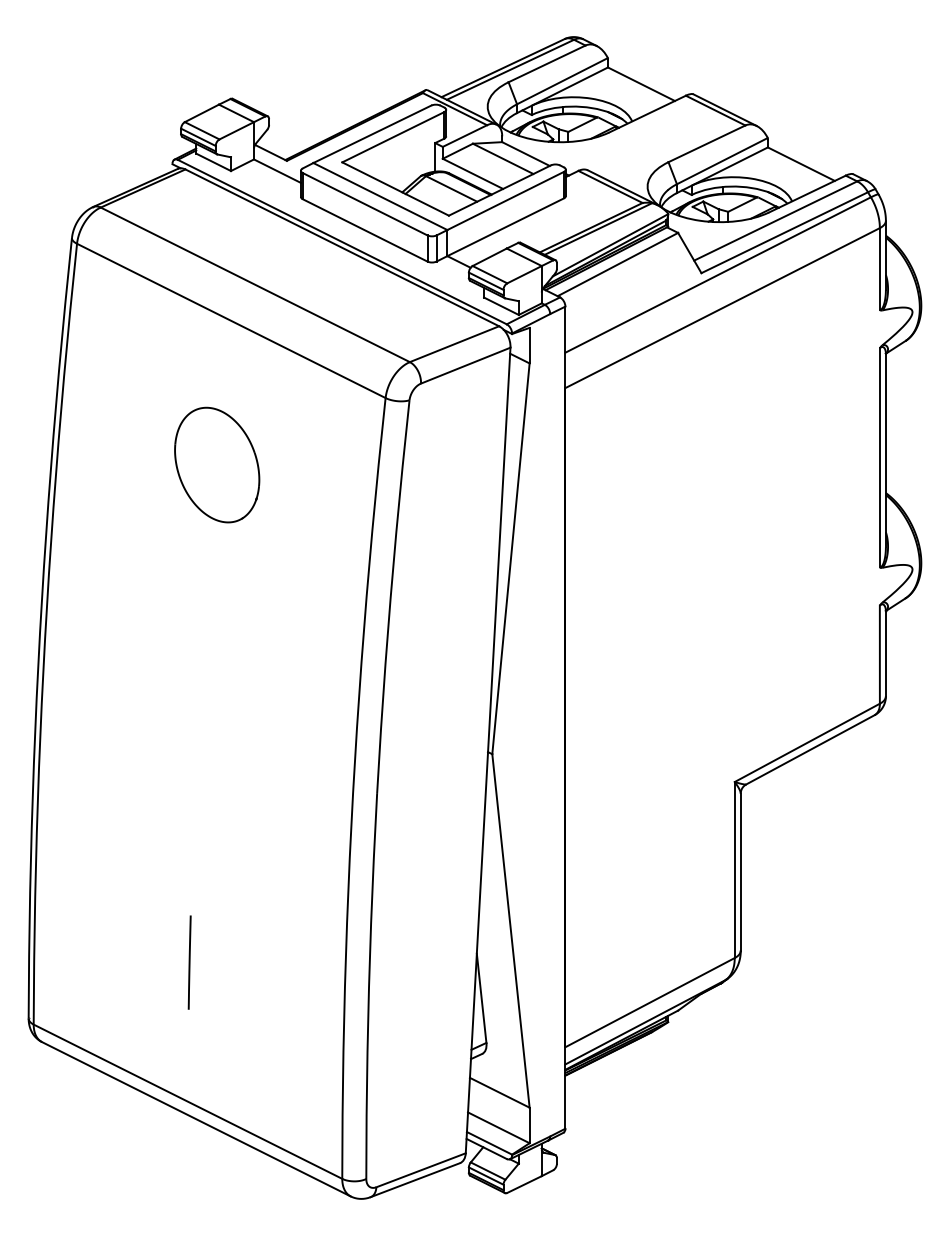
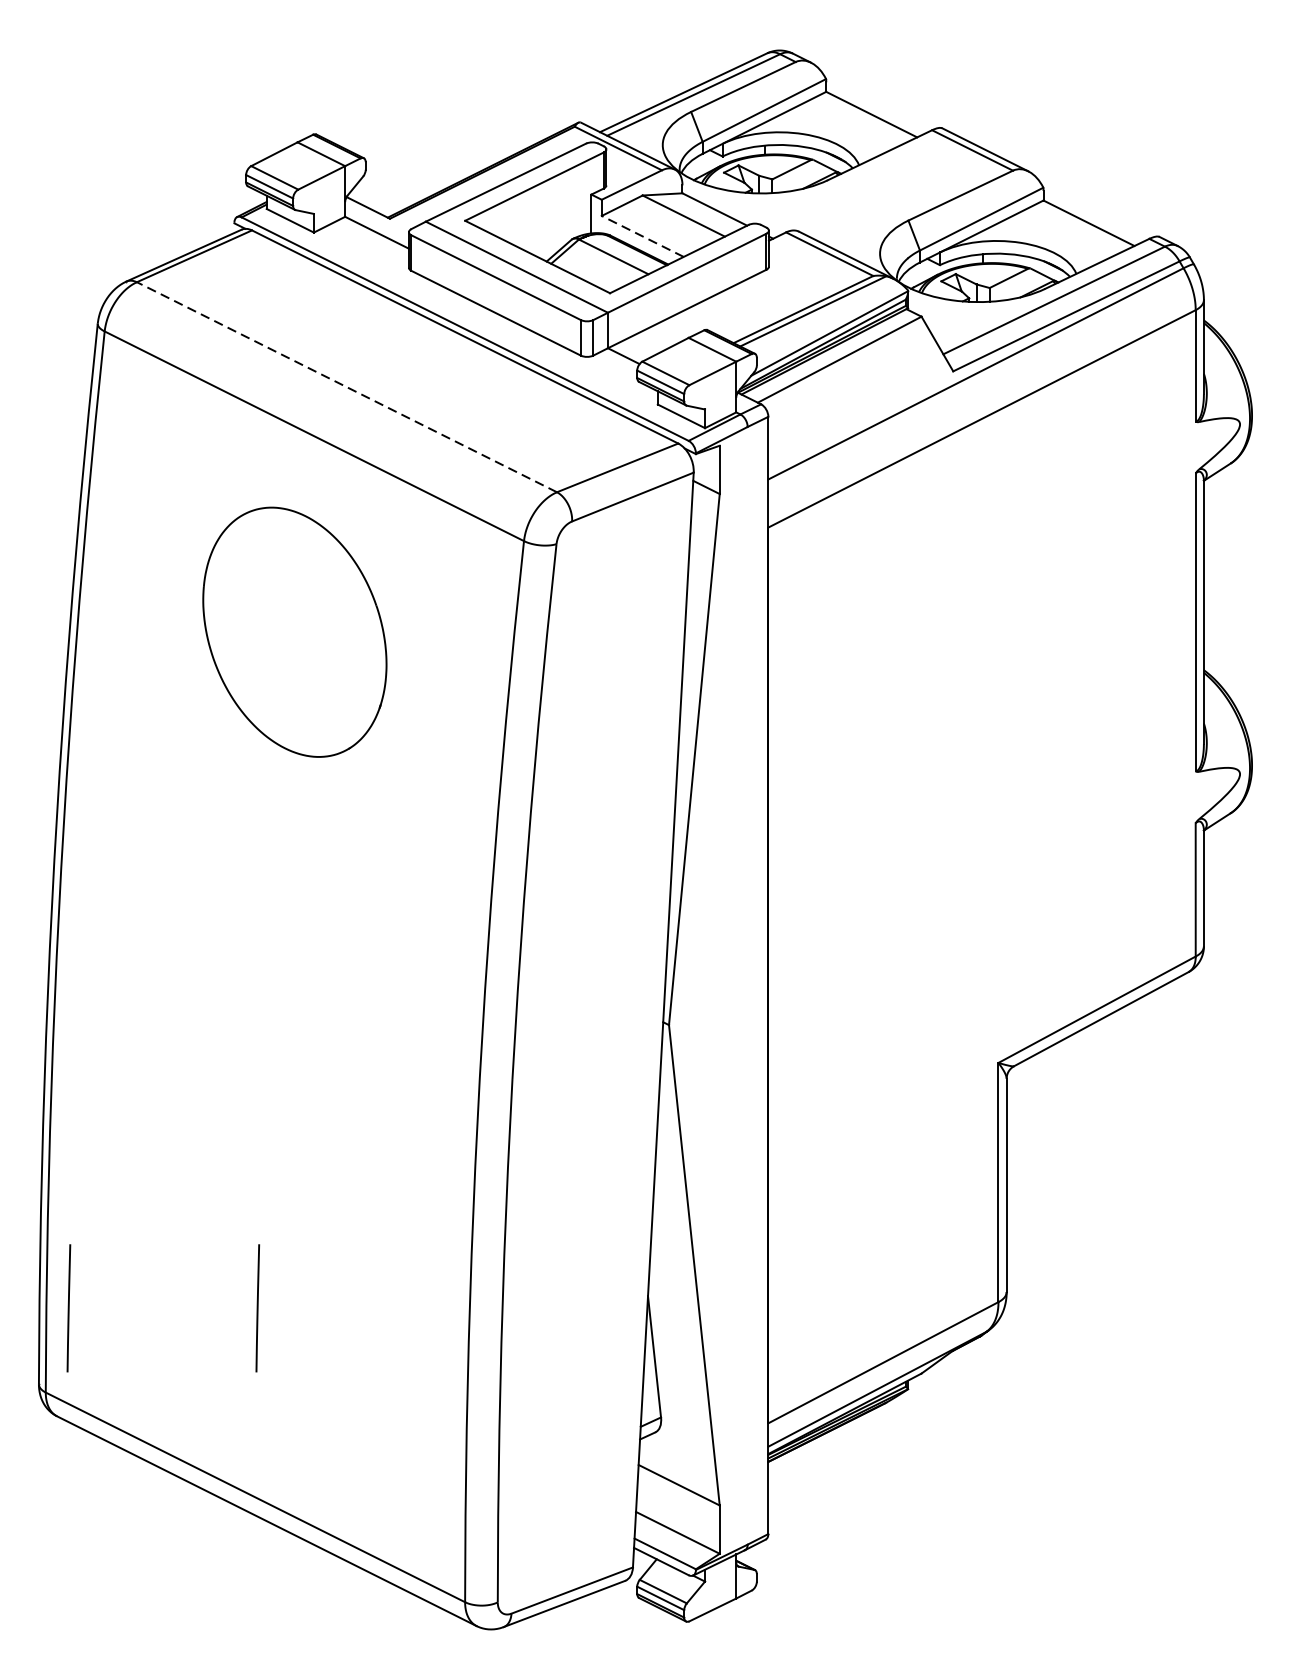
line: (472, 173) -> (642, 235), solid -> dashed
line: (255, 284) -> (347, 386), solid -> dashed
part: (217, 464) -> (295, 631), size x1.6
line: (50, 962) -> (68, 1308), added

